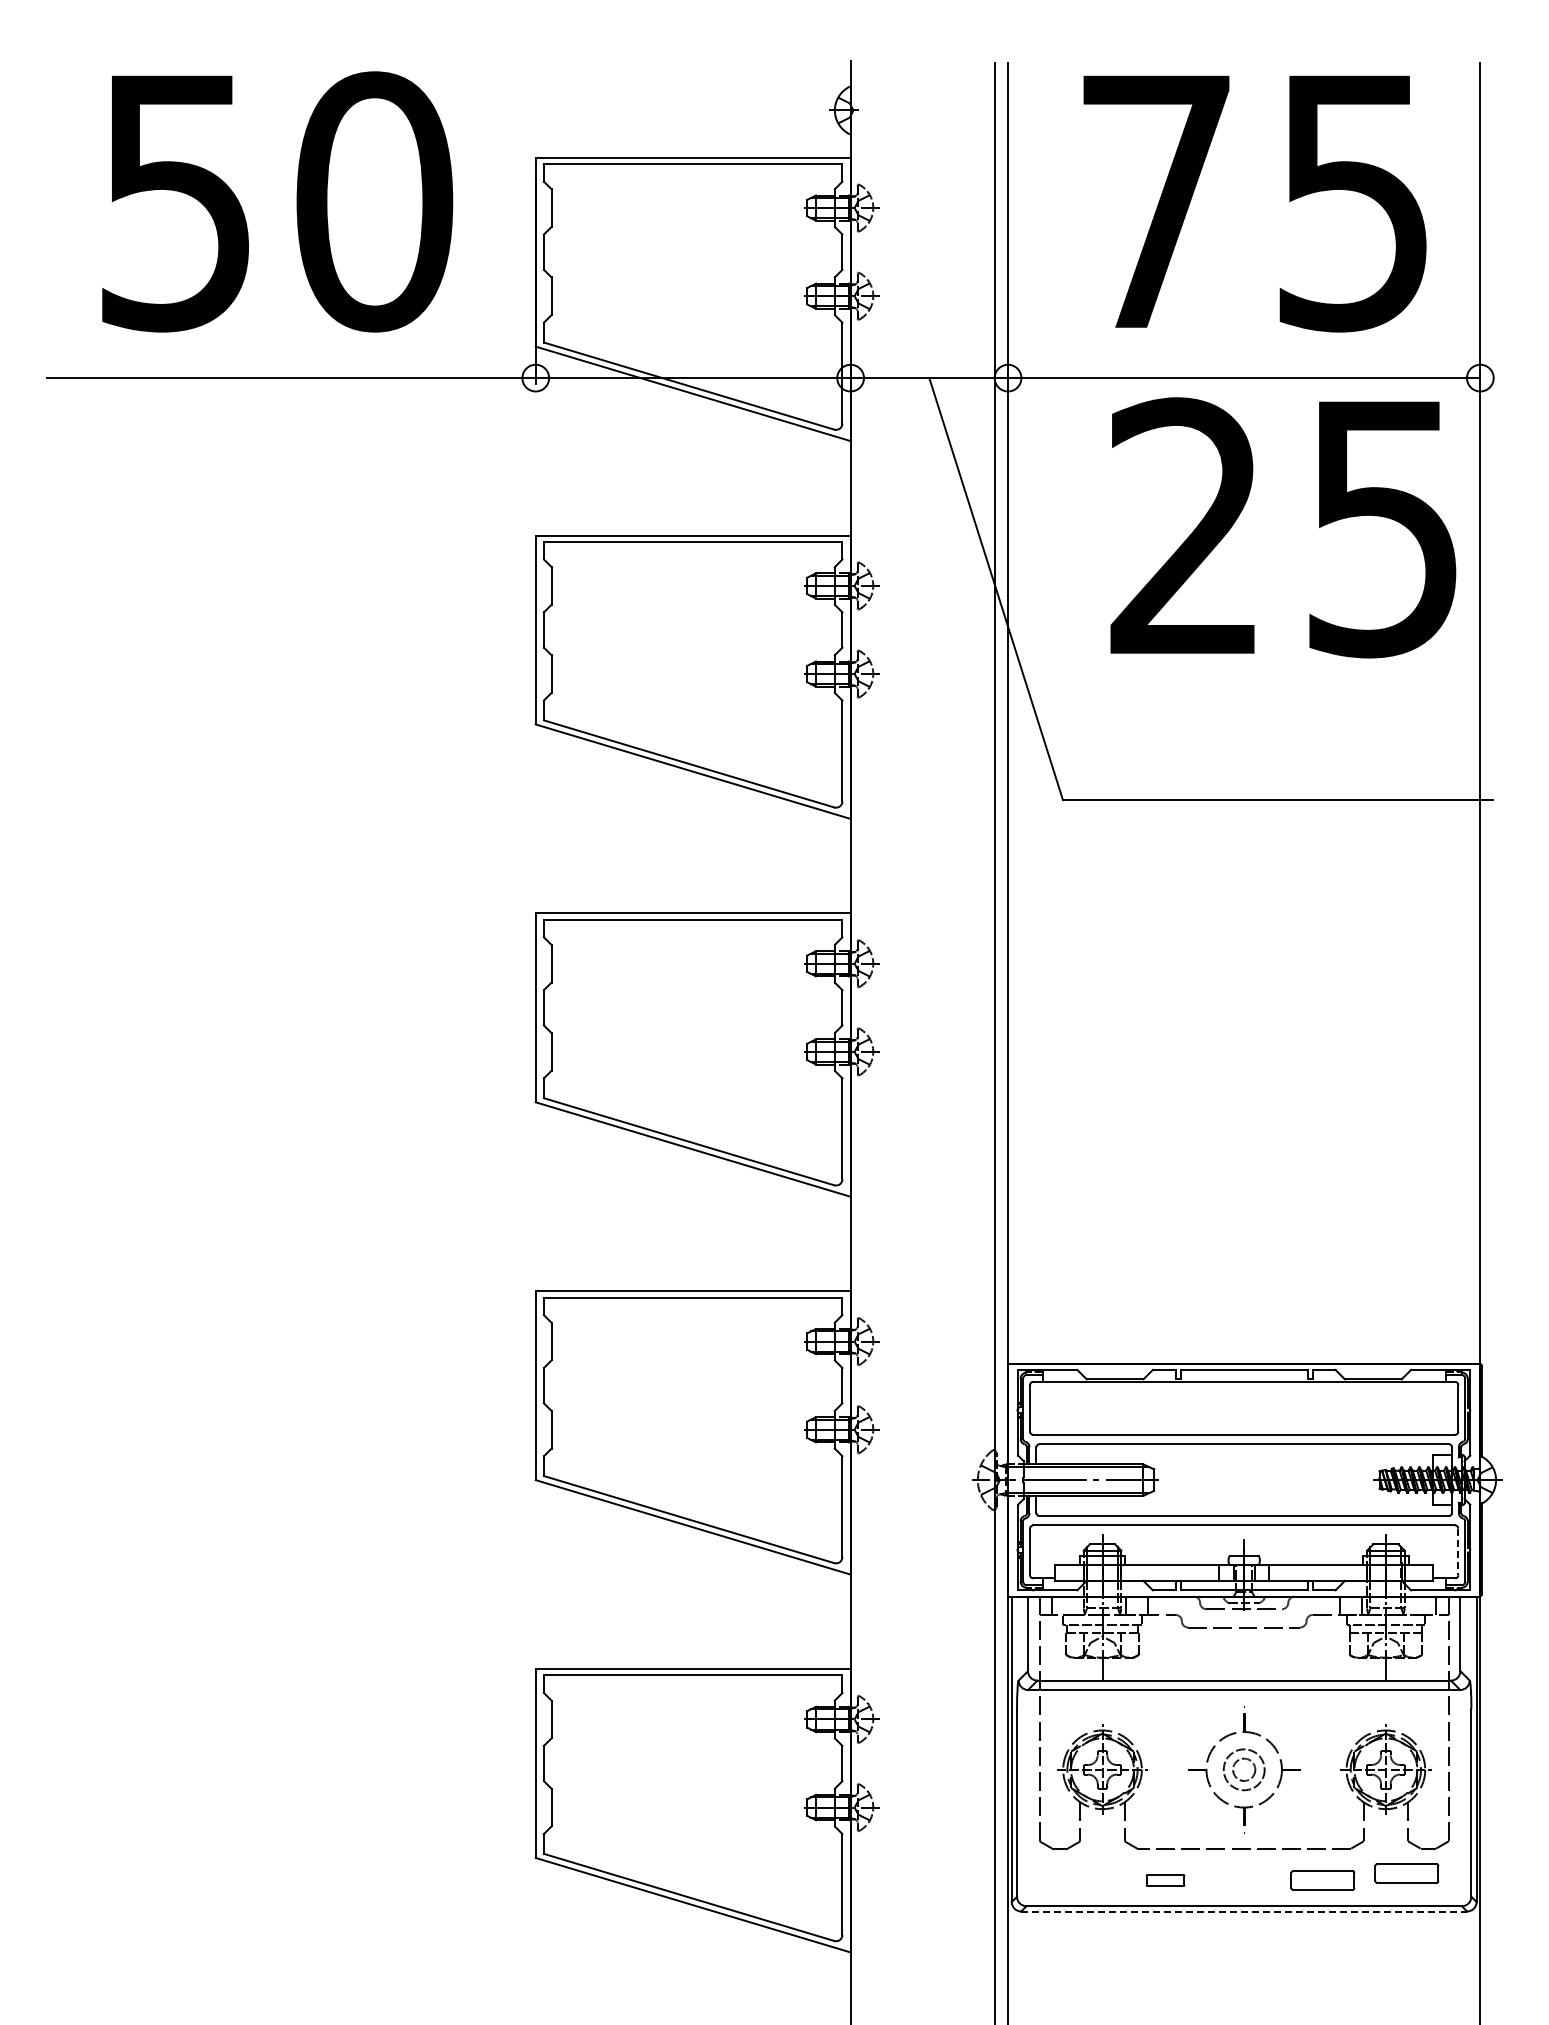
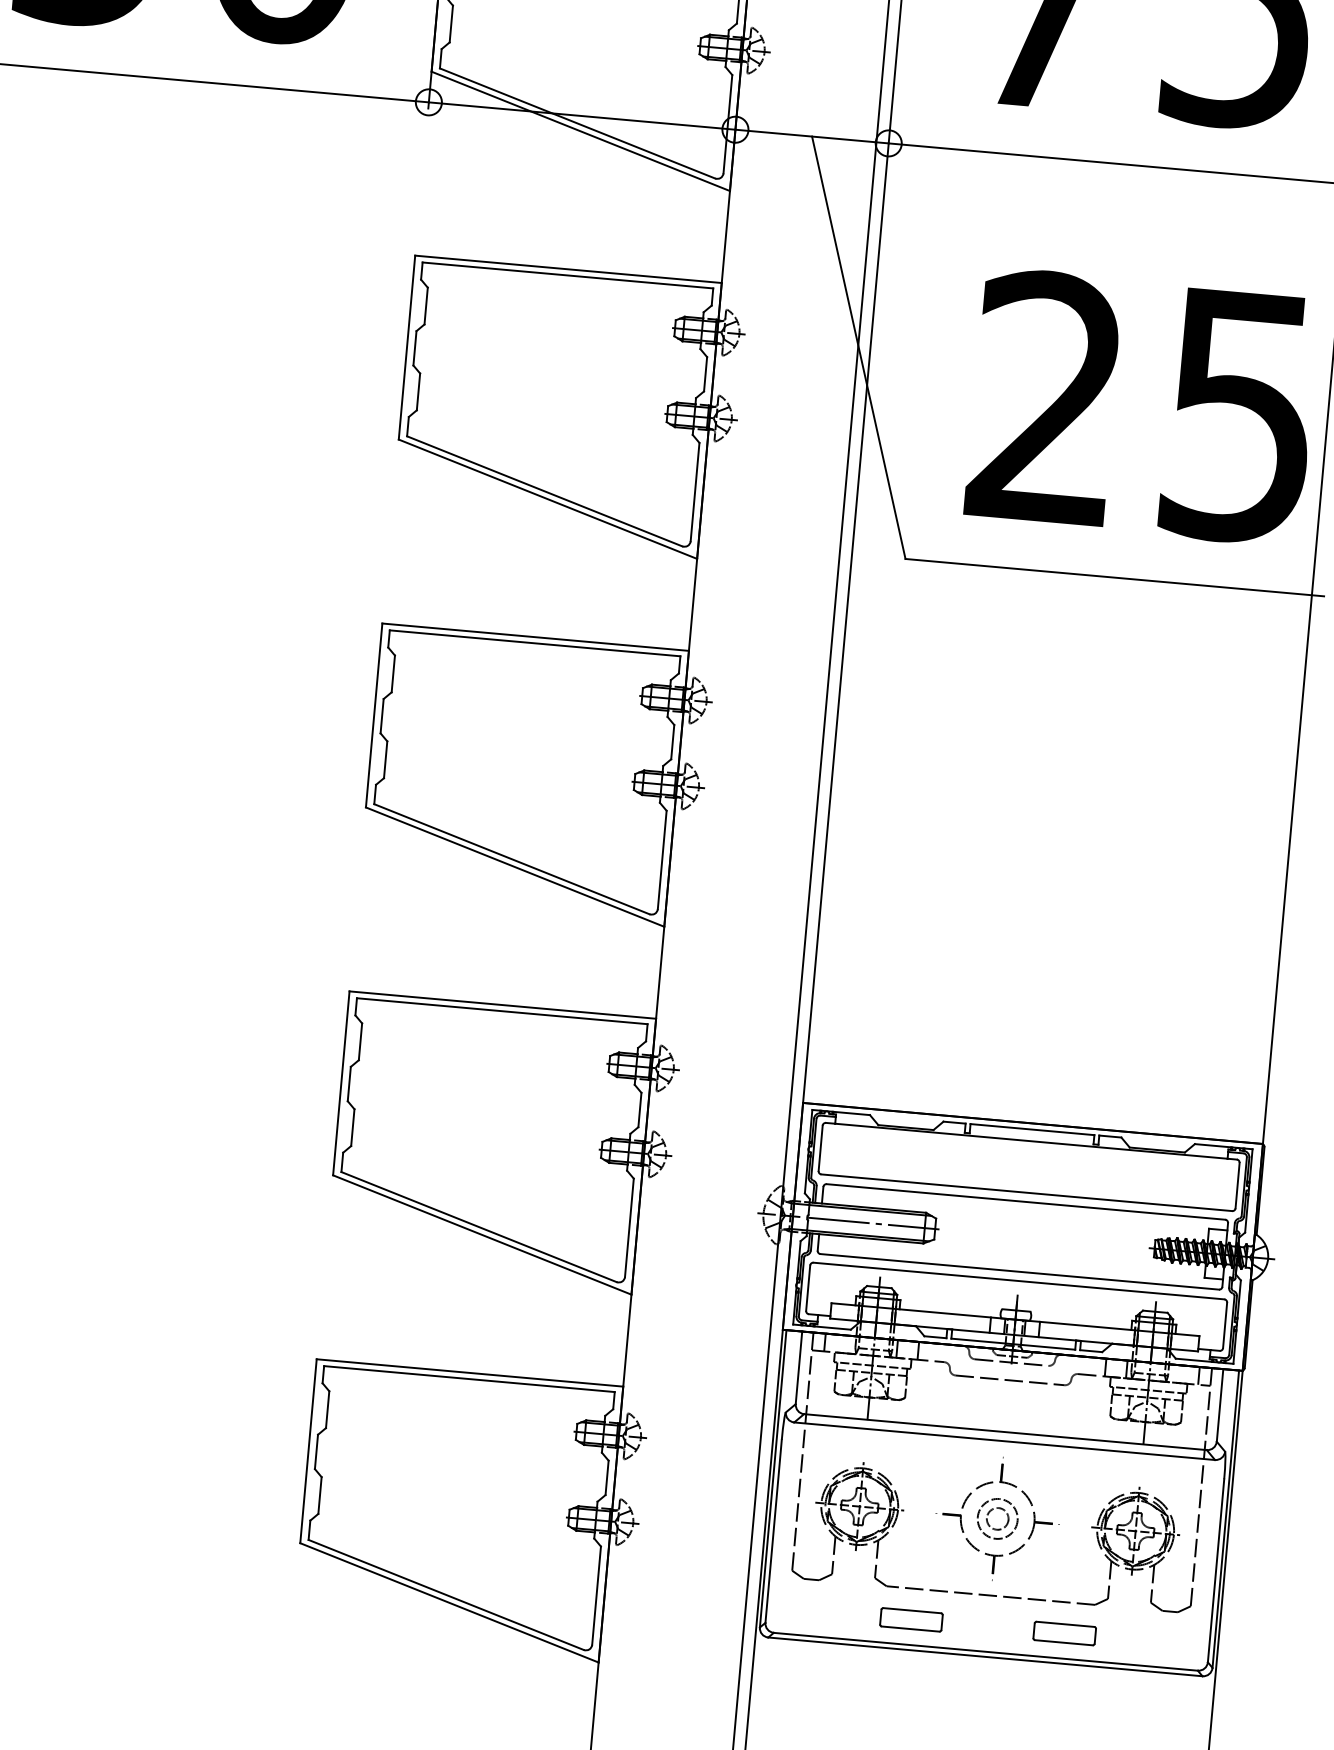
text: (1283, 527) -> (1142, 406), moved
line: (1458, 1552) -> (1225, 1325), dashed -> solid
part: (1406, 1873) -> (1146, 1633), removed
part: (1165, 1880) -> (911, 1619), size x1.67
line: (1244, 1911) -> (985, 1656), dashed -> solid

